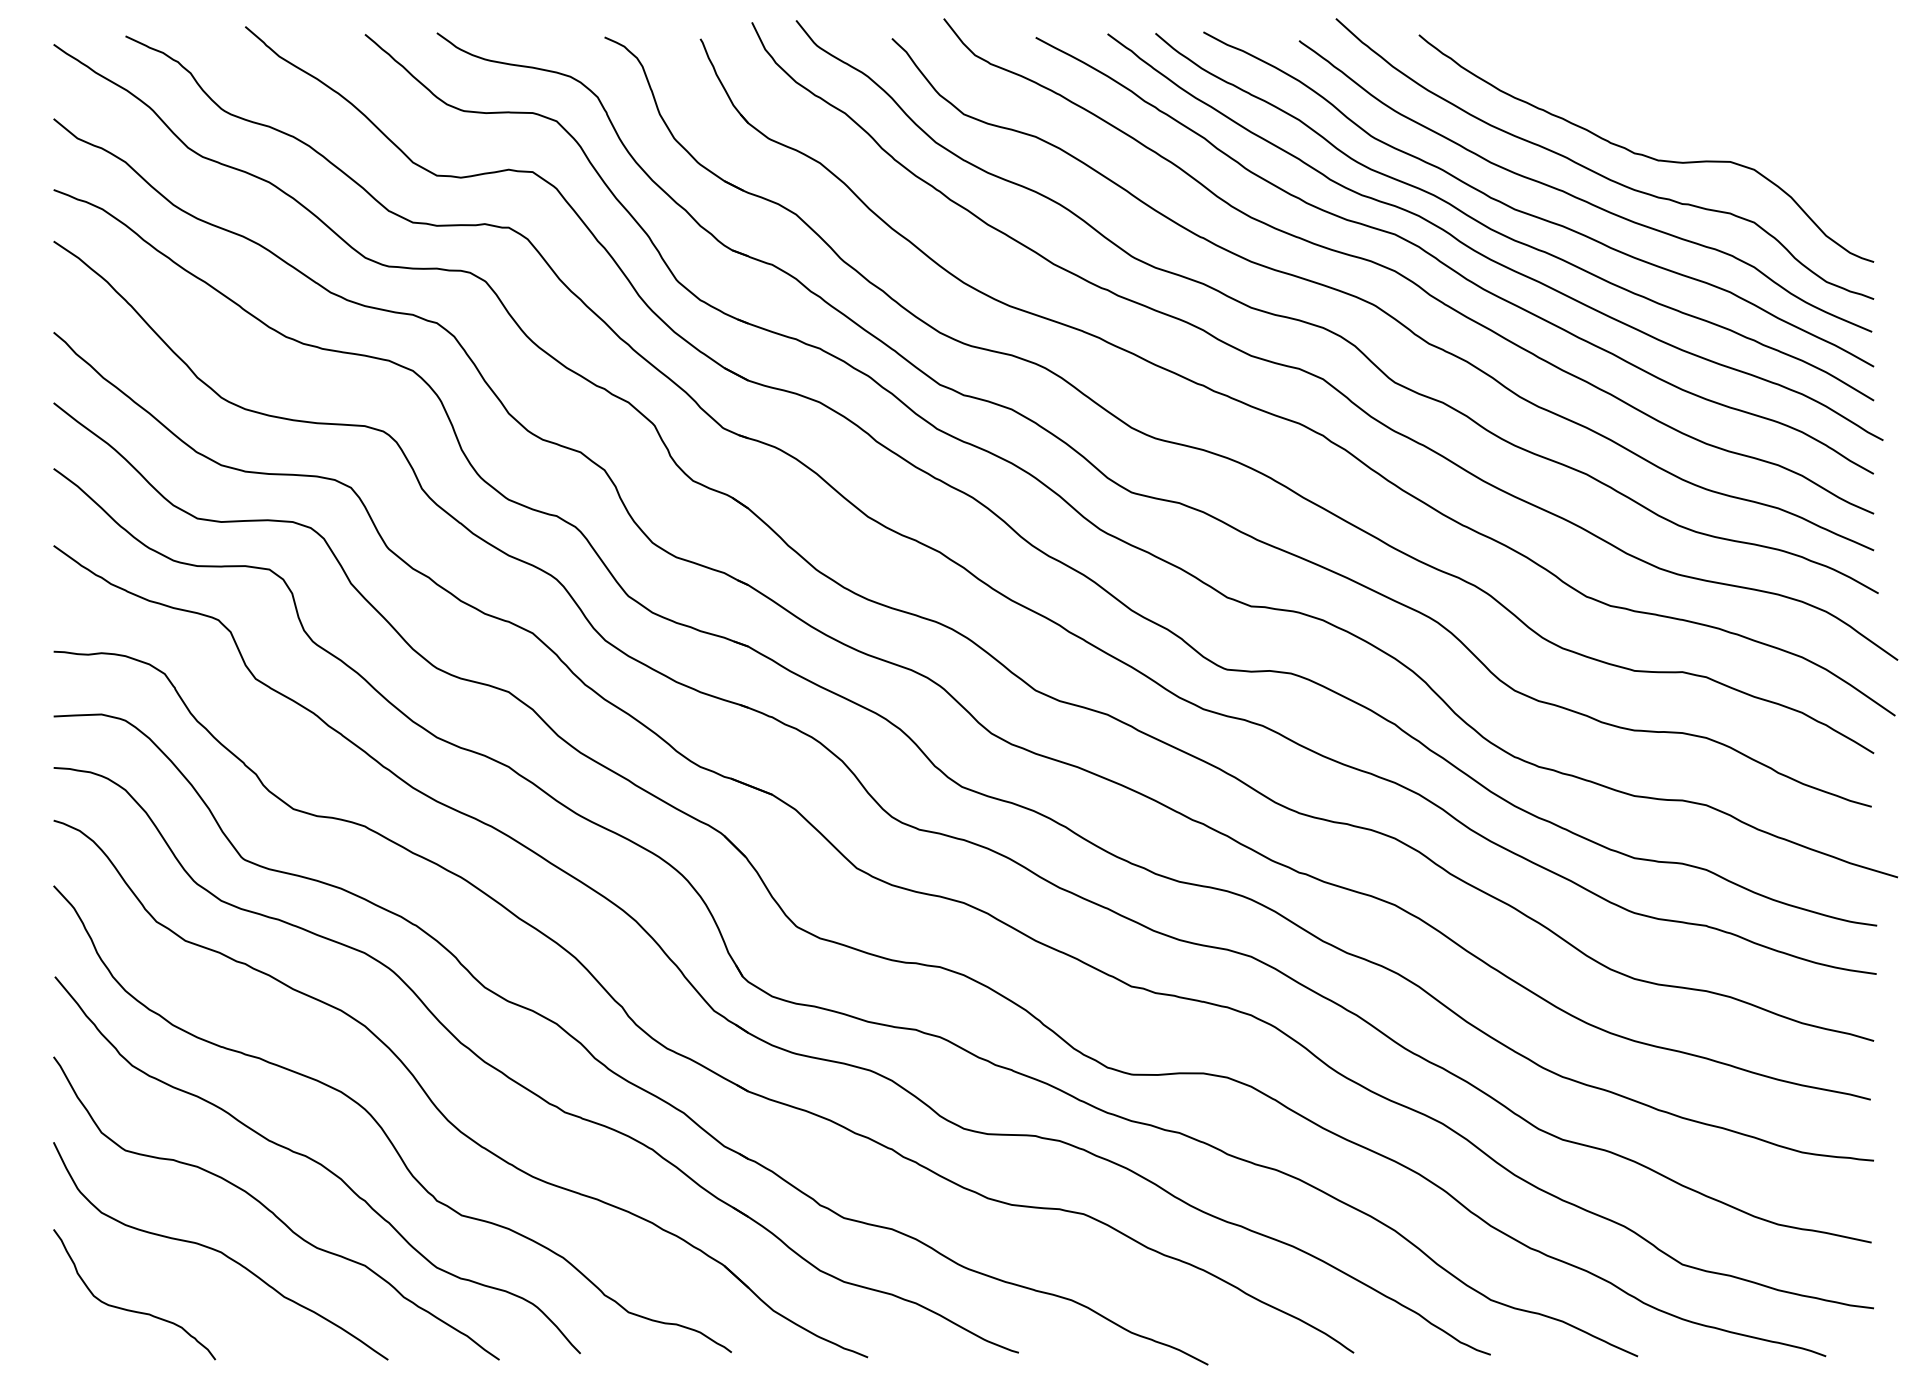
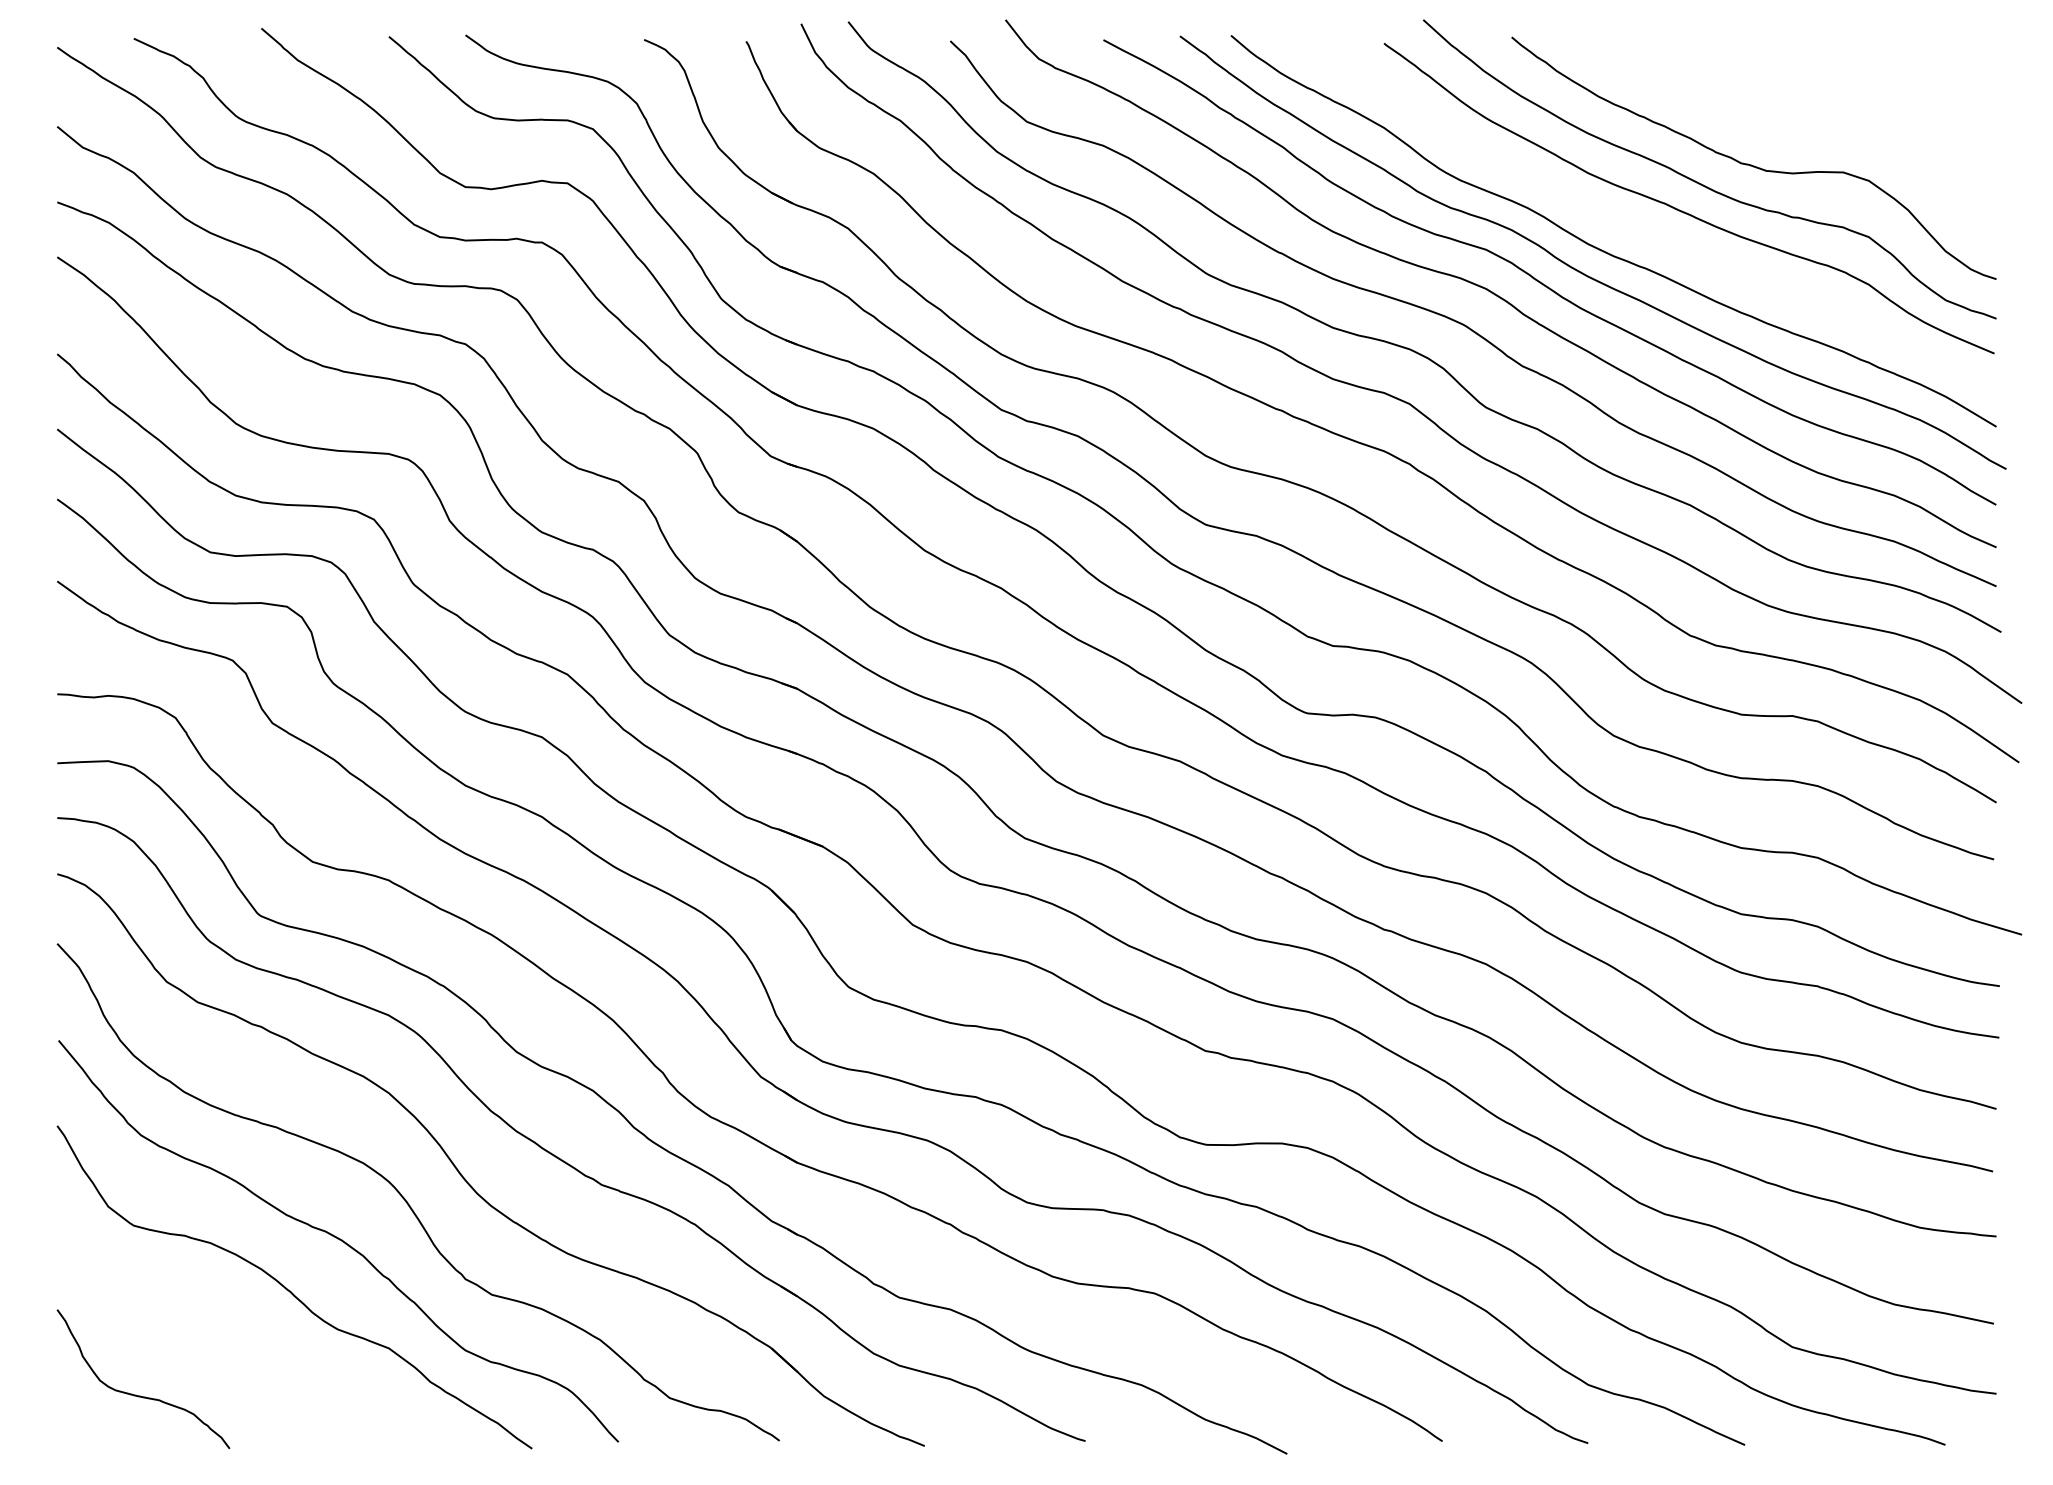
curve: (1532, 214) -> (1632, 228), removed
curve: (220, 1250) -> (234, 1332), removed

